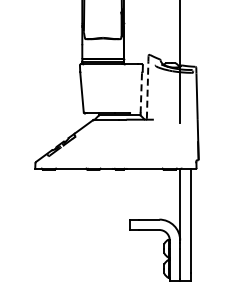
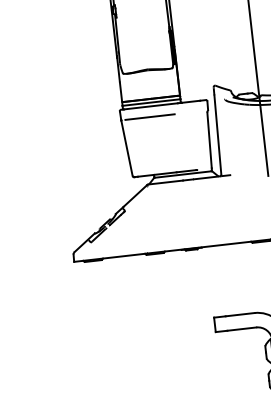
line: (100, 71) -> (149, 116), added
line: (147, 89) -> (217, 134), dashed -> solid
line: (141, 93) -> (209, 140), dashed -> solid

